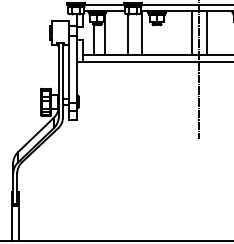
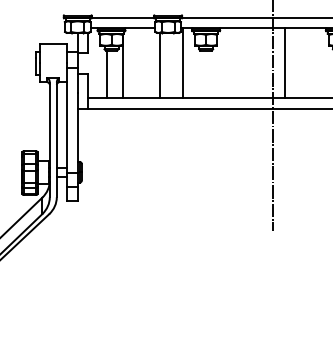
line: (191, 33) -> (260, 63), removed

